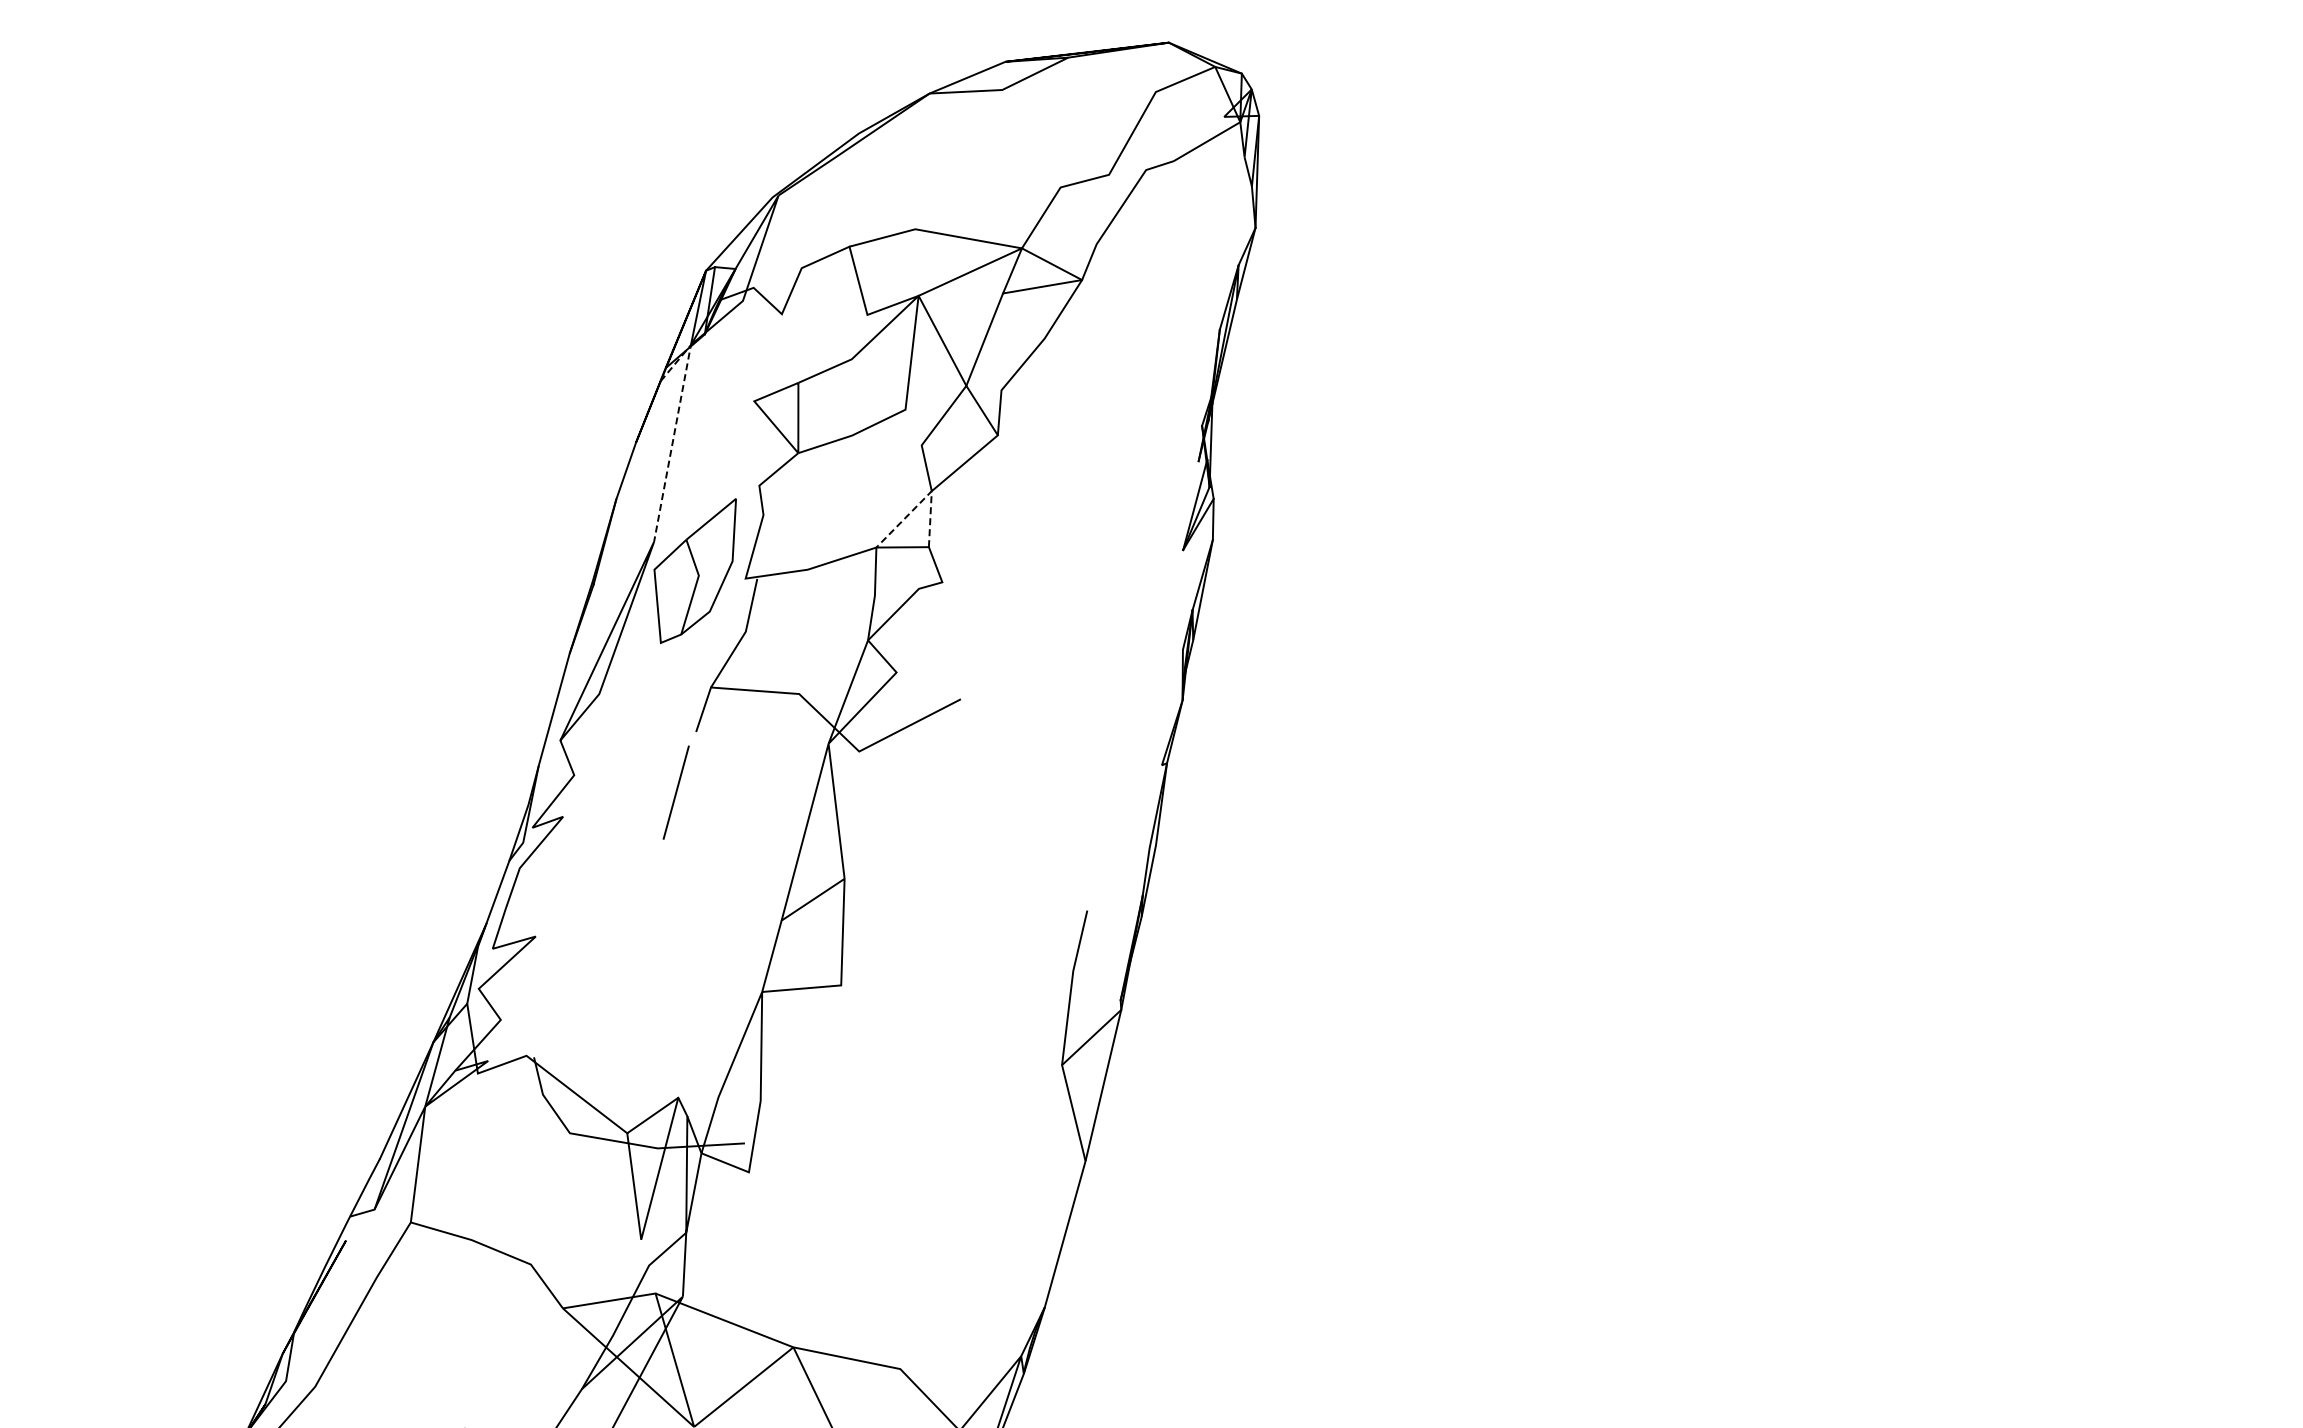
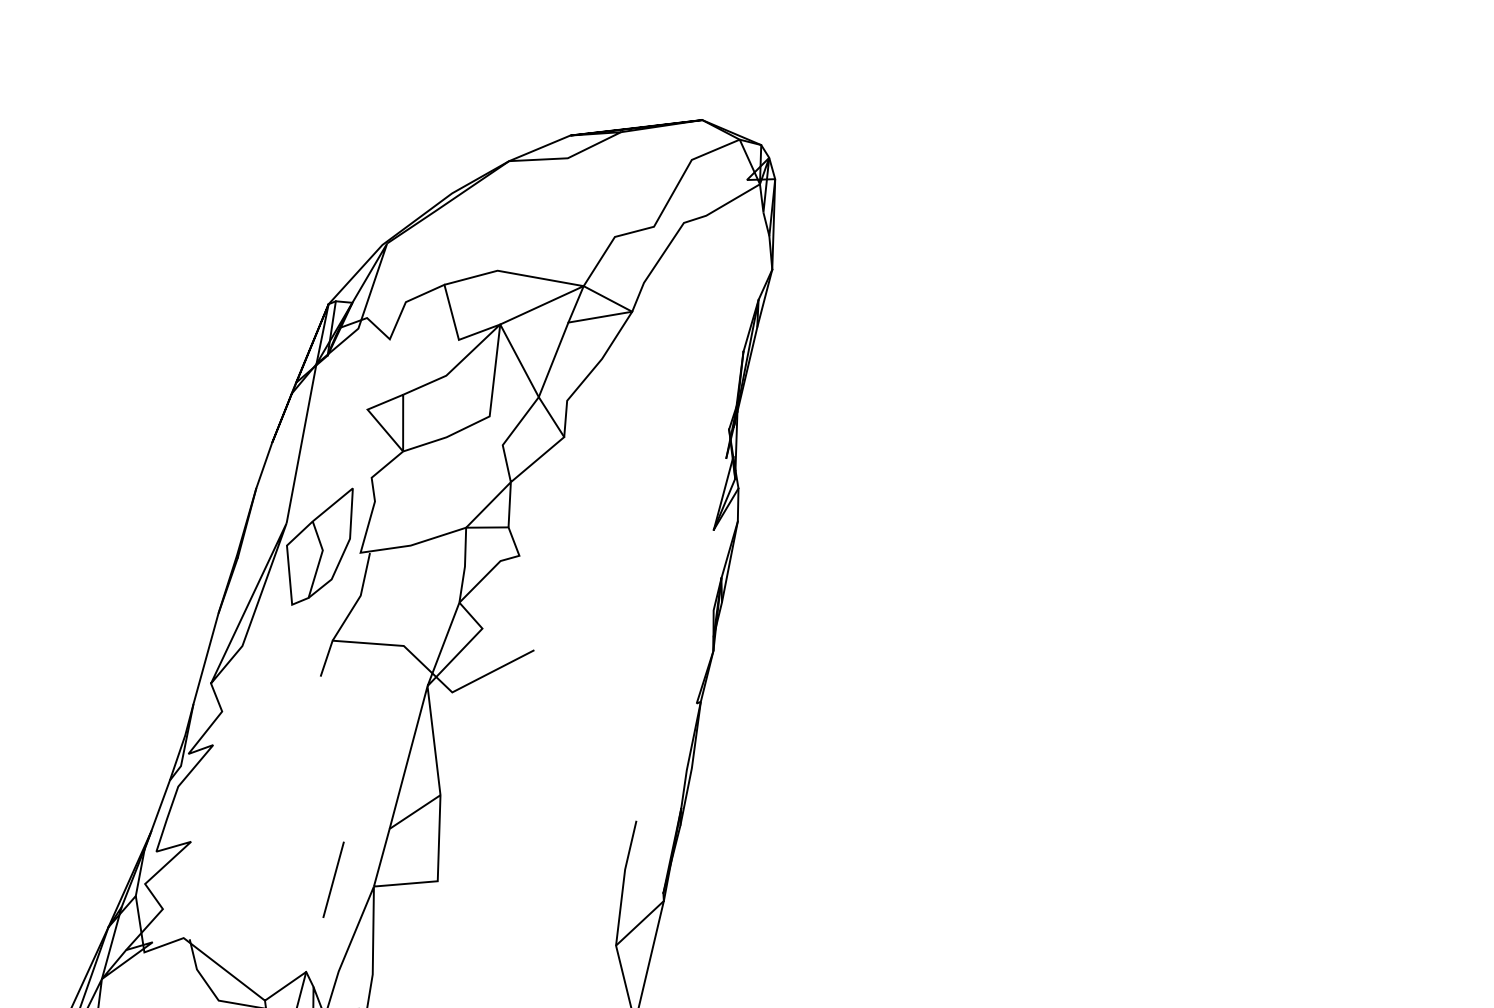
line: (677, 419) -> (305, 424), dashed -> solid
line: (924, 498) -> (504, 488), dashed -> solid
line: (675, 792) -> (333, 879), moved

